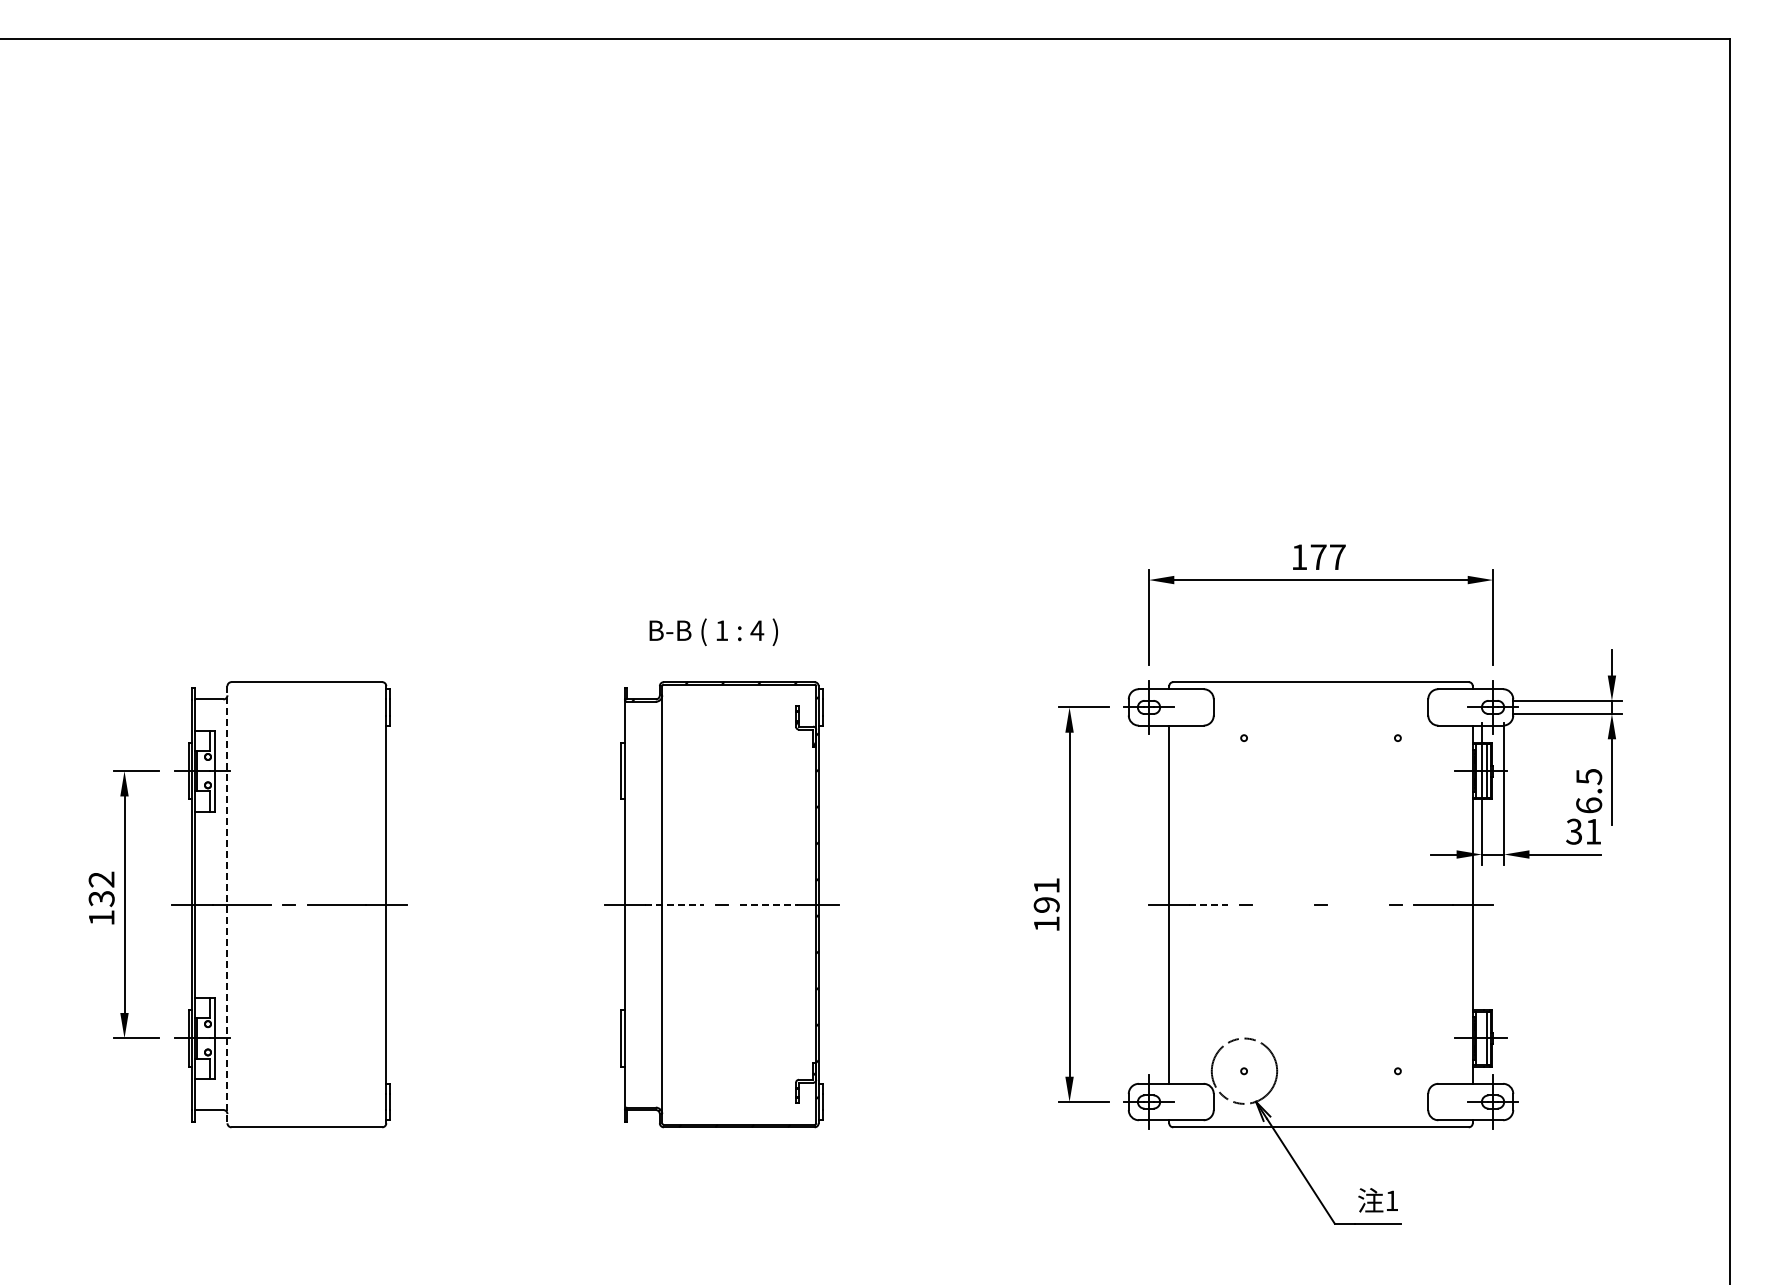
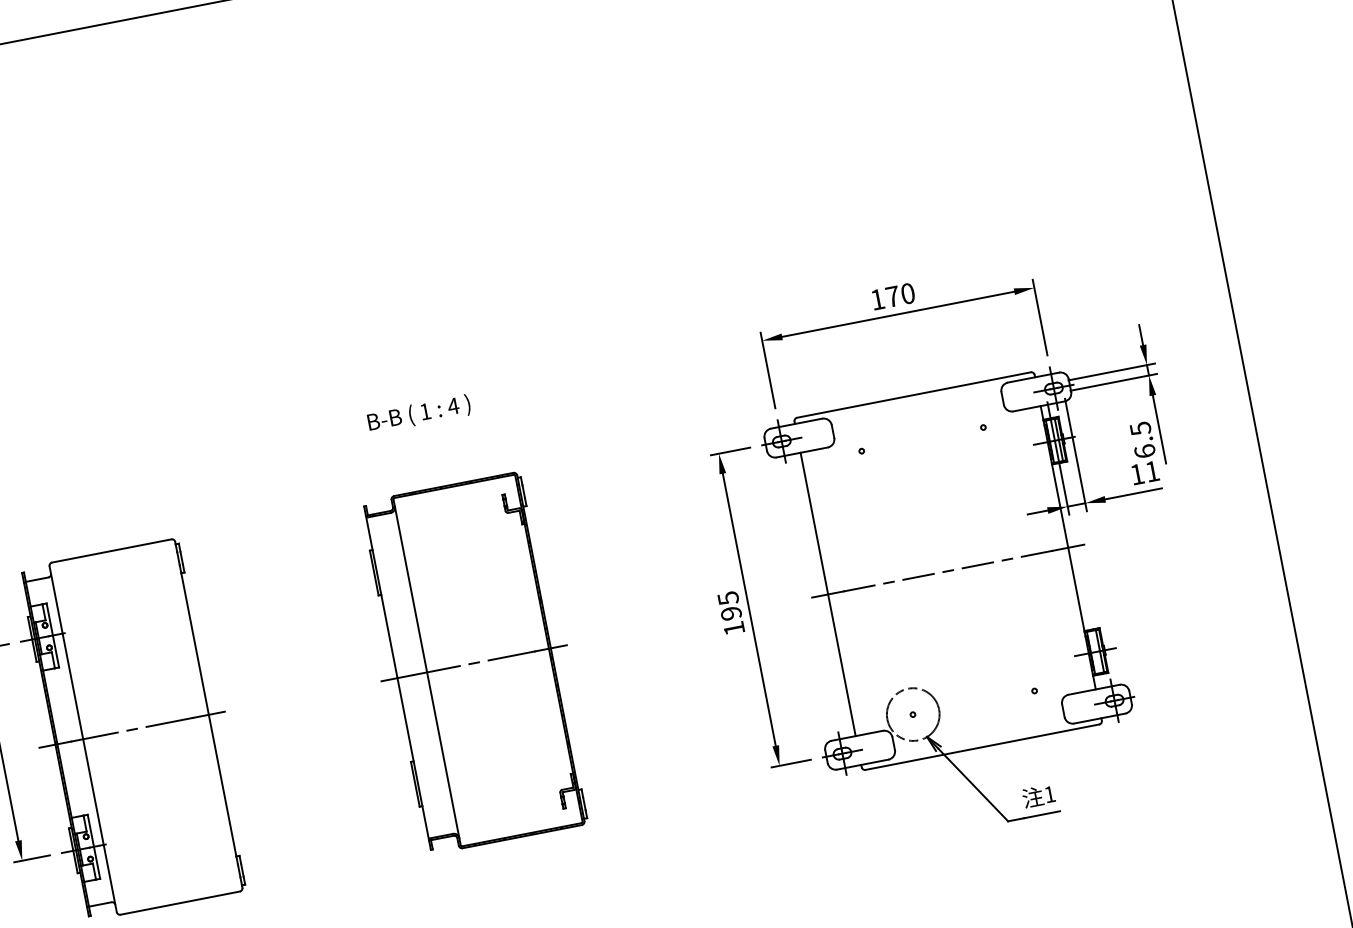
text: (1337, 557) -> (907, 293), 177 -> 170
text: (713, 631) -> (418, 413), moved
text: (1573, 831) -> (1136, 474), 31 -> 11
text: (1046, 886) -> (728, 598), 191 -> 195
line: (227, 904) -> (83, 739), dashed -> solid
line: (674, 904) -> (436, 670), dashed -> solid
line: (769, 904) -> (511, 655), dashed -> solid
line: (1209, 904) -> (859, 588), dashed -> solid
line: (1283, 904) -> (918, 576), added
line: (1358, 904) -> (977, 565), added

